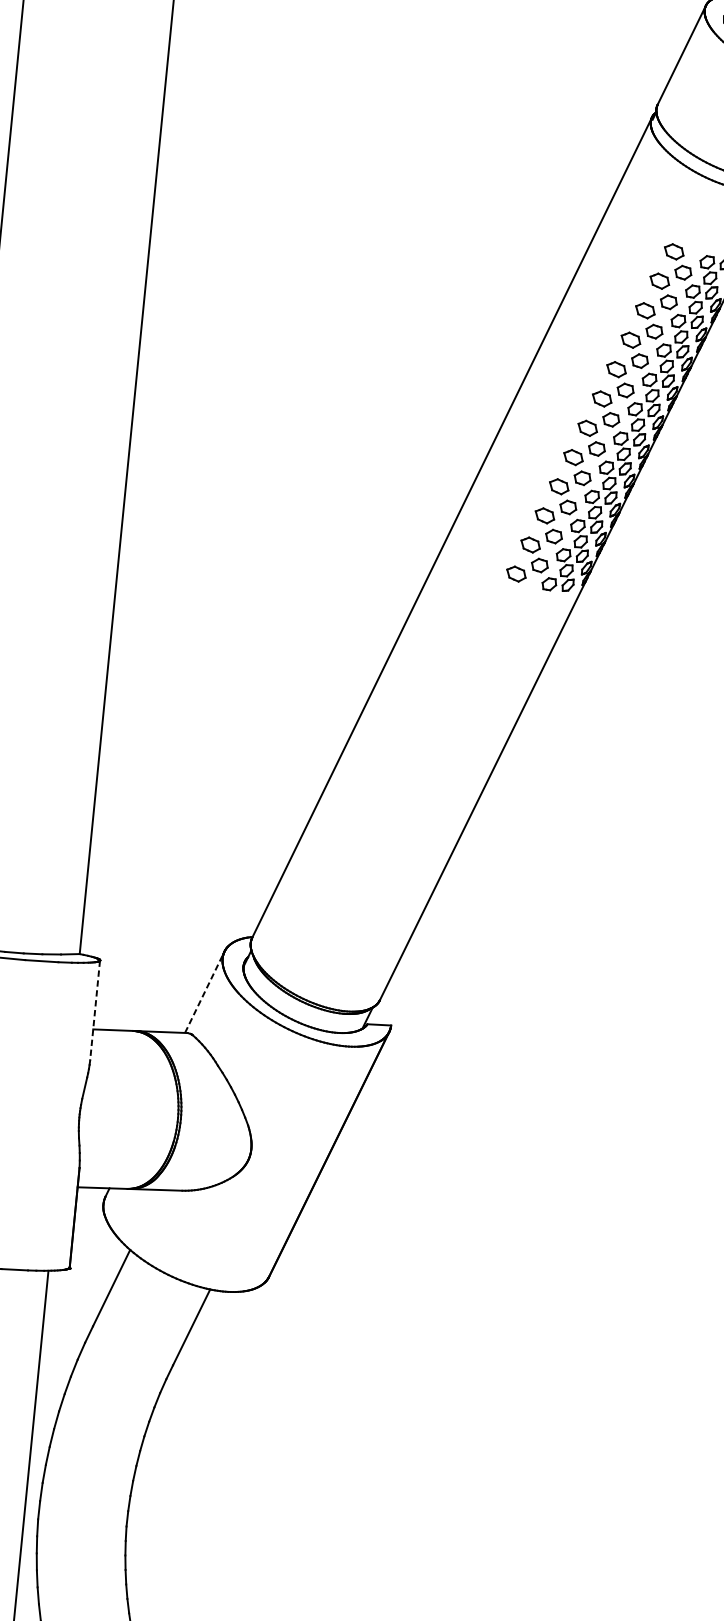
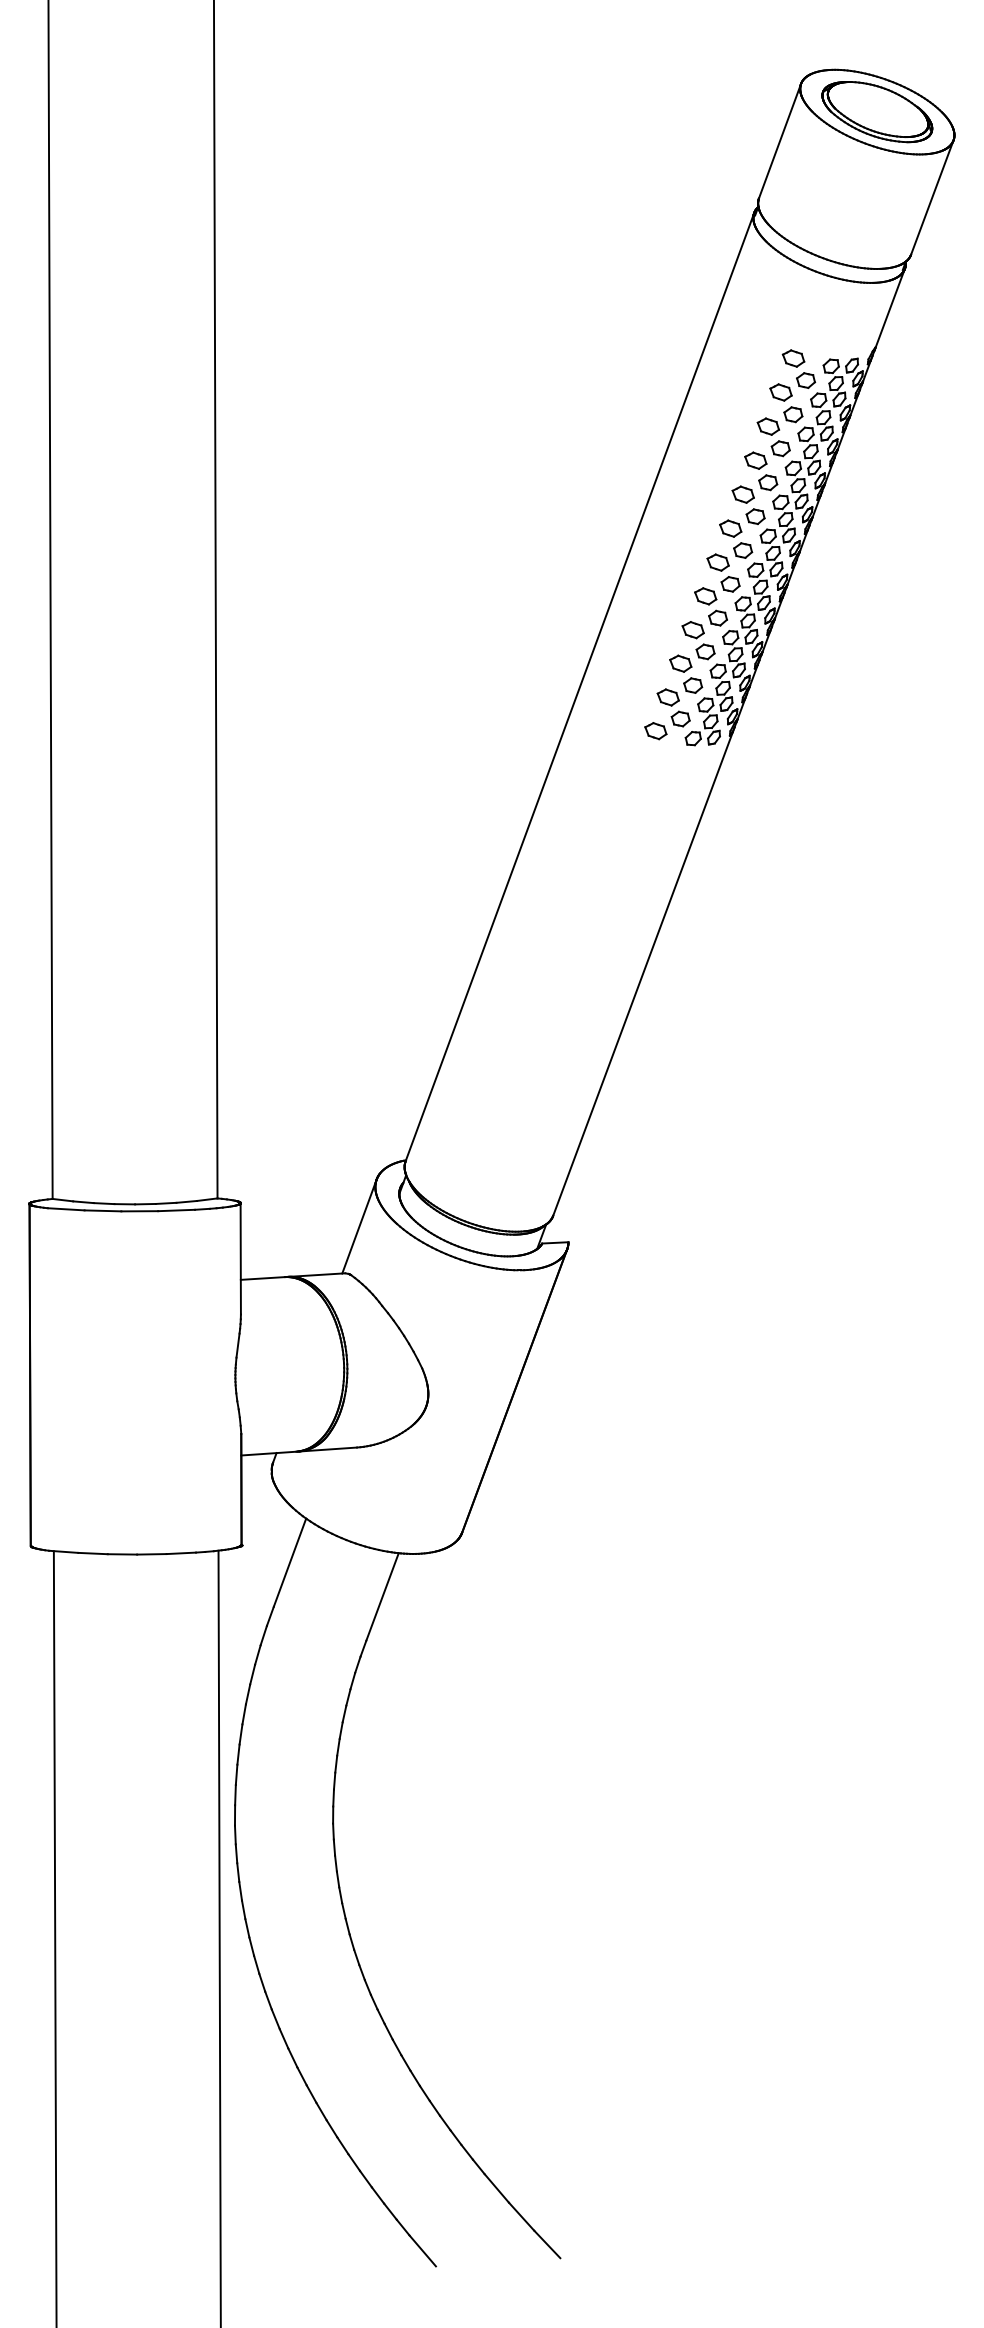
line: (204, 992) -> (359, 1226), dashed -> solid
line: (94, 1010) -> (240, 1258), dashed -> solid

